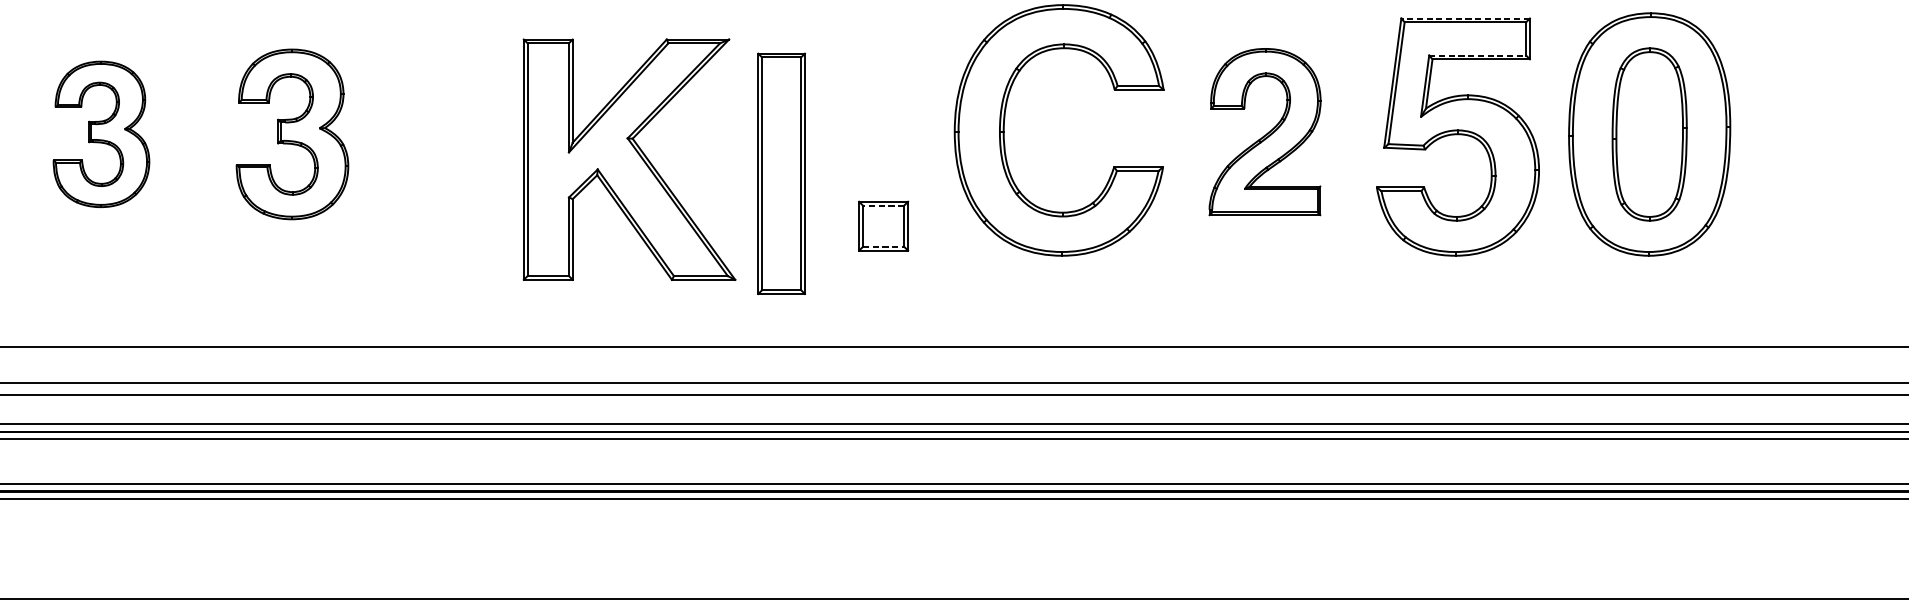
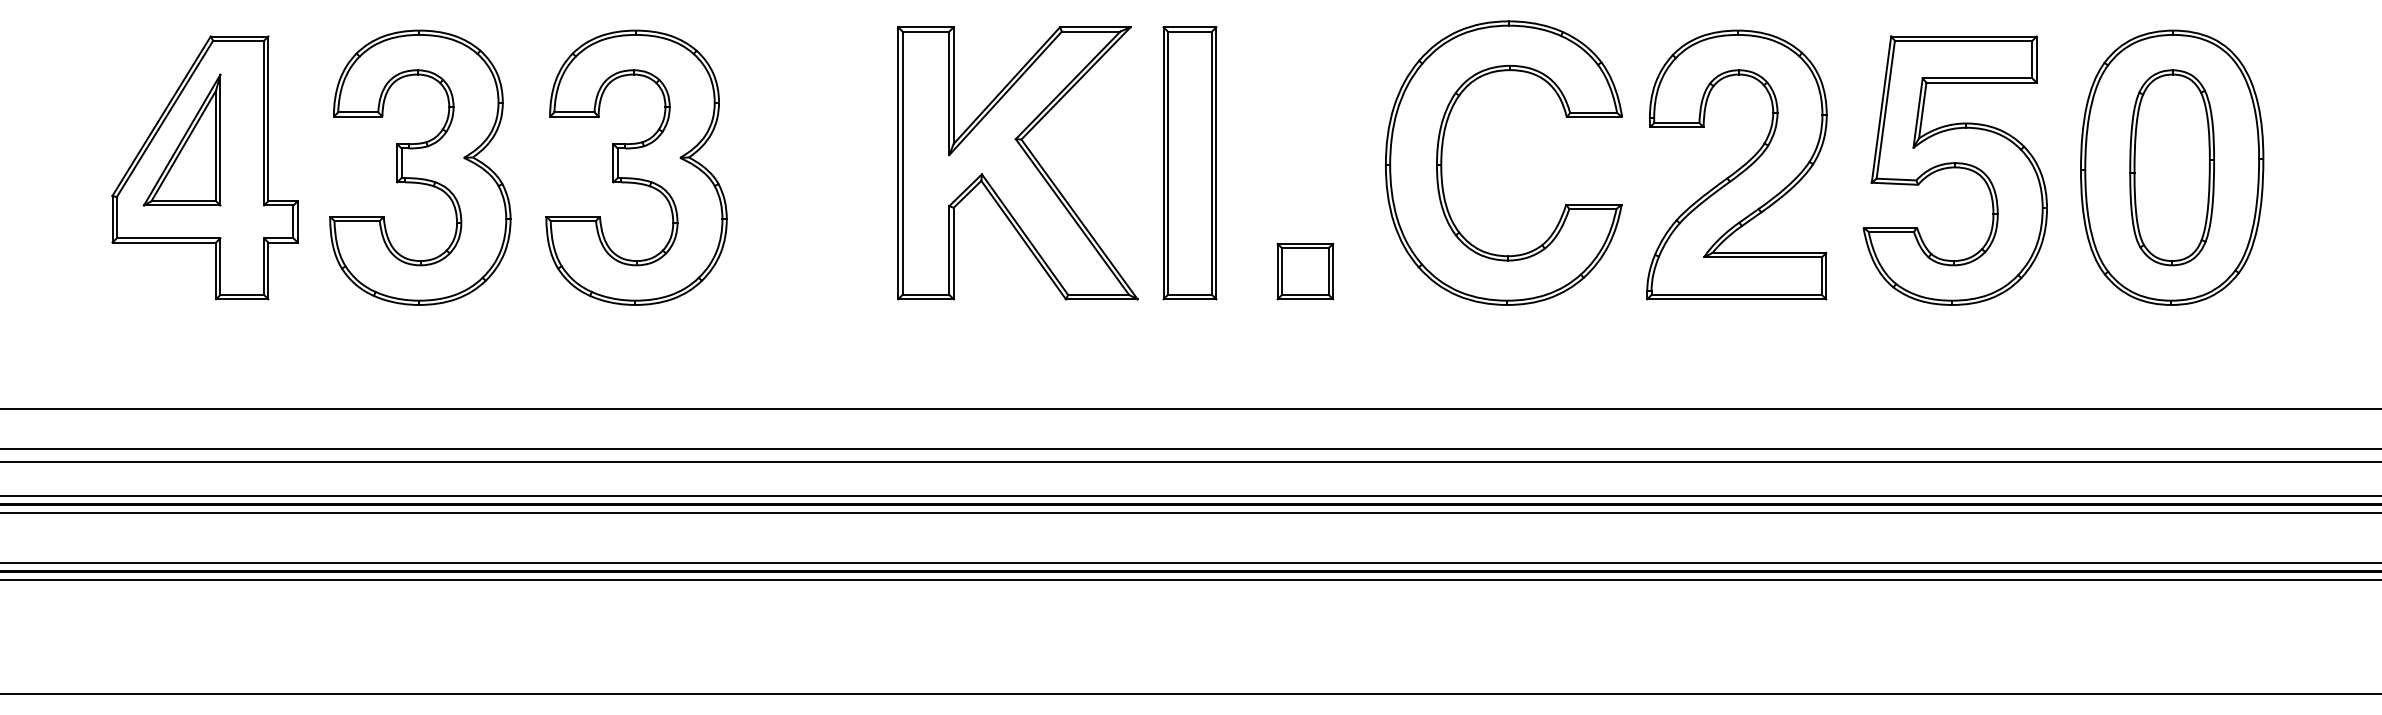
line: (1465, 18) -> (1963, 36), dashed -> solid
line: (1477, 55) -> (1977, 78), dashed -> solid
part: (1264, 131) -> (1736, 164), size x1.43
part: (101, 134) -> (420, 167), size x1.67
part: (292, 134) -> (636, 167), size x1.43
part: (629, 159) -> (1017, 163), moved
part: (781, 174) -> (1189, 163), moved
line: (882, 205) -> (1304, 248), dashed -> solid
line: (883, 246) -> (1305, 294), dashed -> solid

